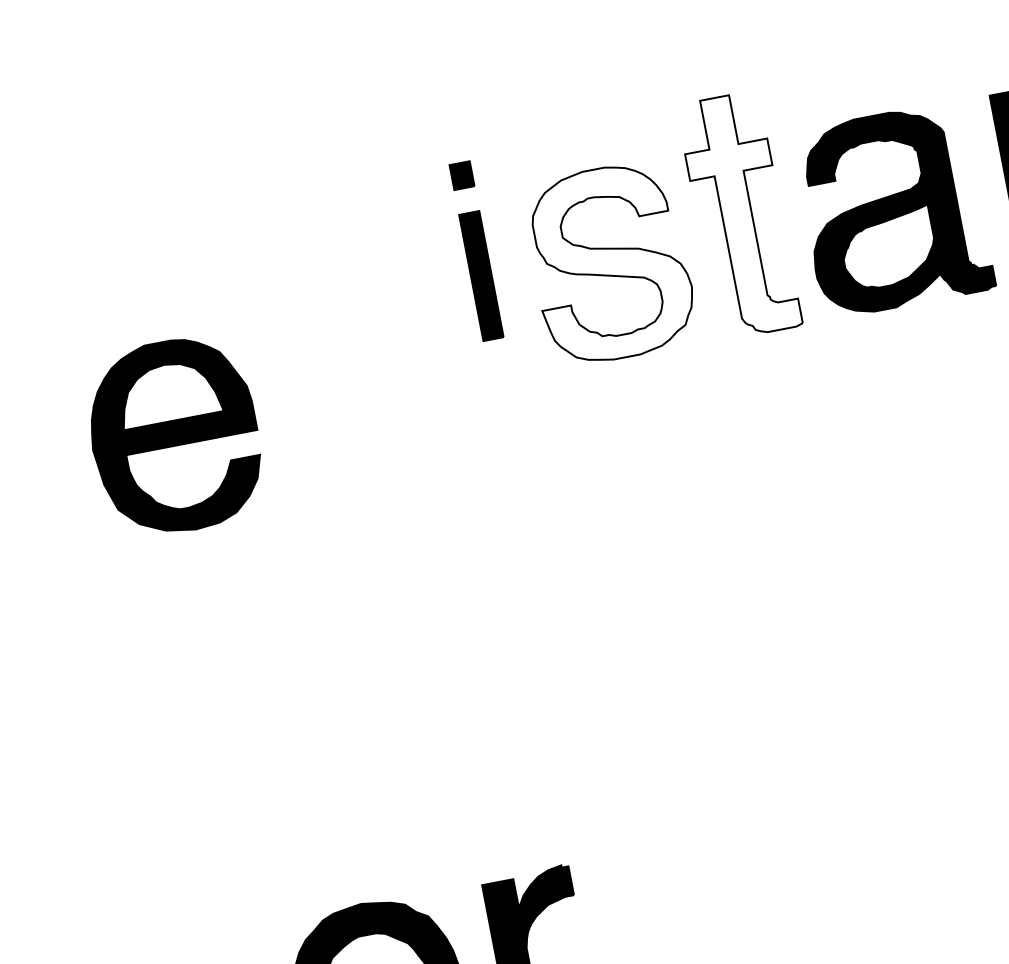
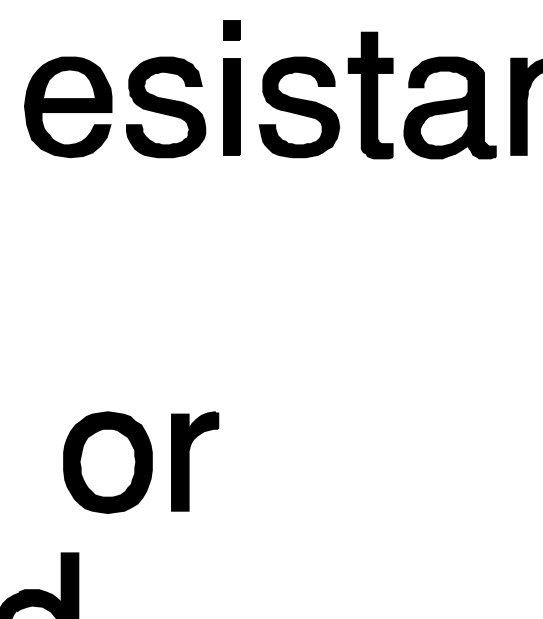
fill: (739, 215) -> (370, 95), added
part: (475, 250) -> (231, 87), size x1.43
fill: (610, 263) -> (299, 107), added
part: (360, 311) -> (166, 107), added
part: (175, 436) -> (68, 107), moved

